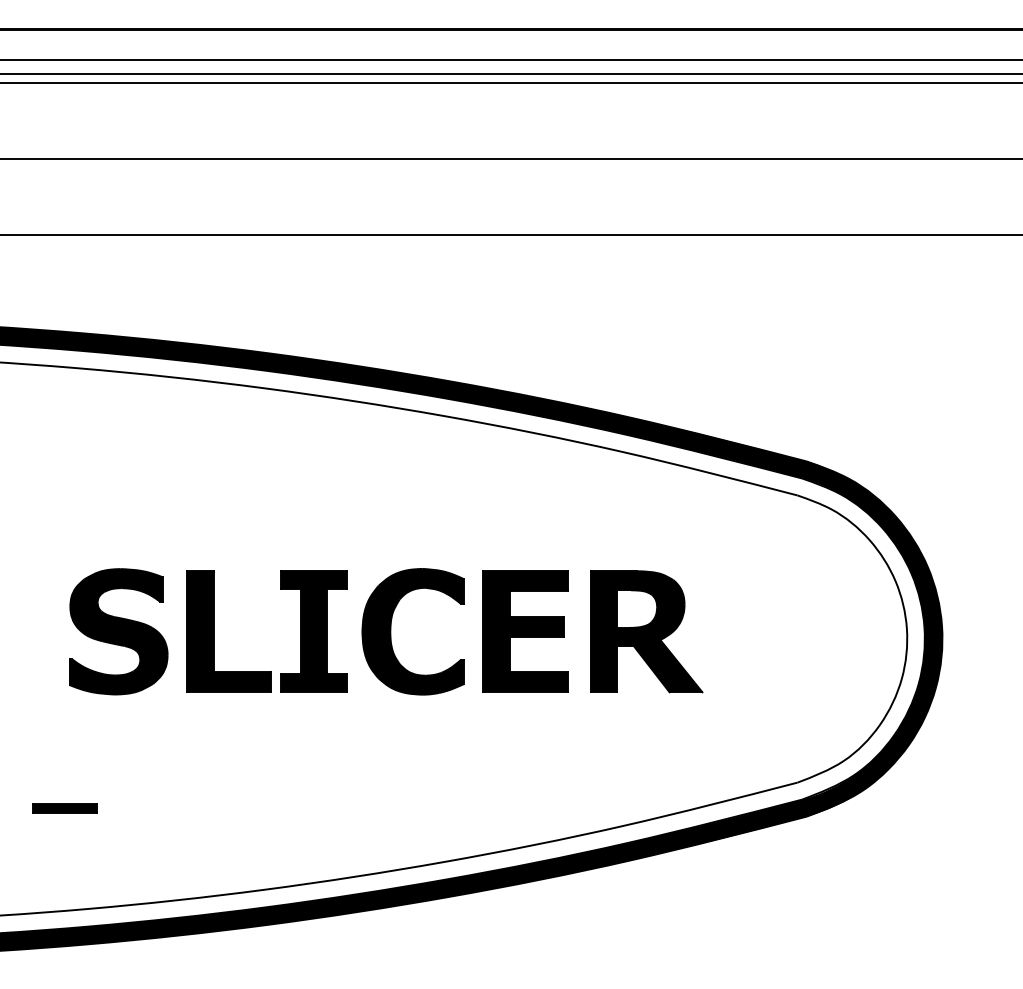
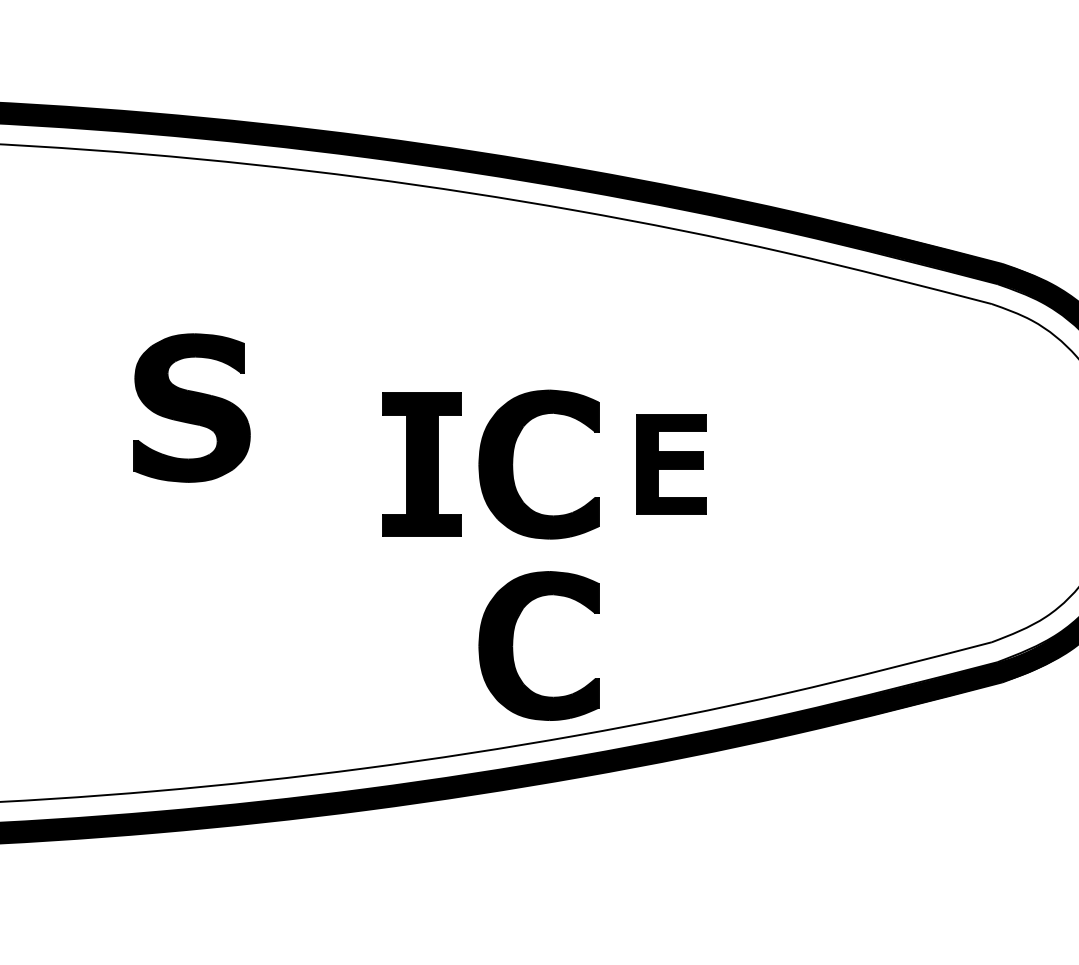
part: (118, 631) -> (192, 407), moved
part: (214, 631) -> (305, 464), removed
part: (525, 631) -> (671, 464), size x0.7
part: (646, 631) -> (813, 464), removed
part: (391, 785) -> (513, 645), added
part: (64, 808) -> (128, 672), removed

